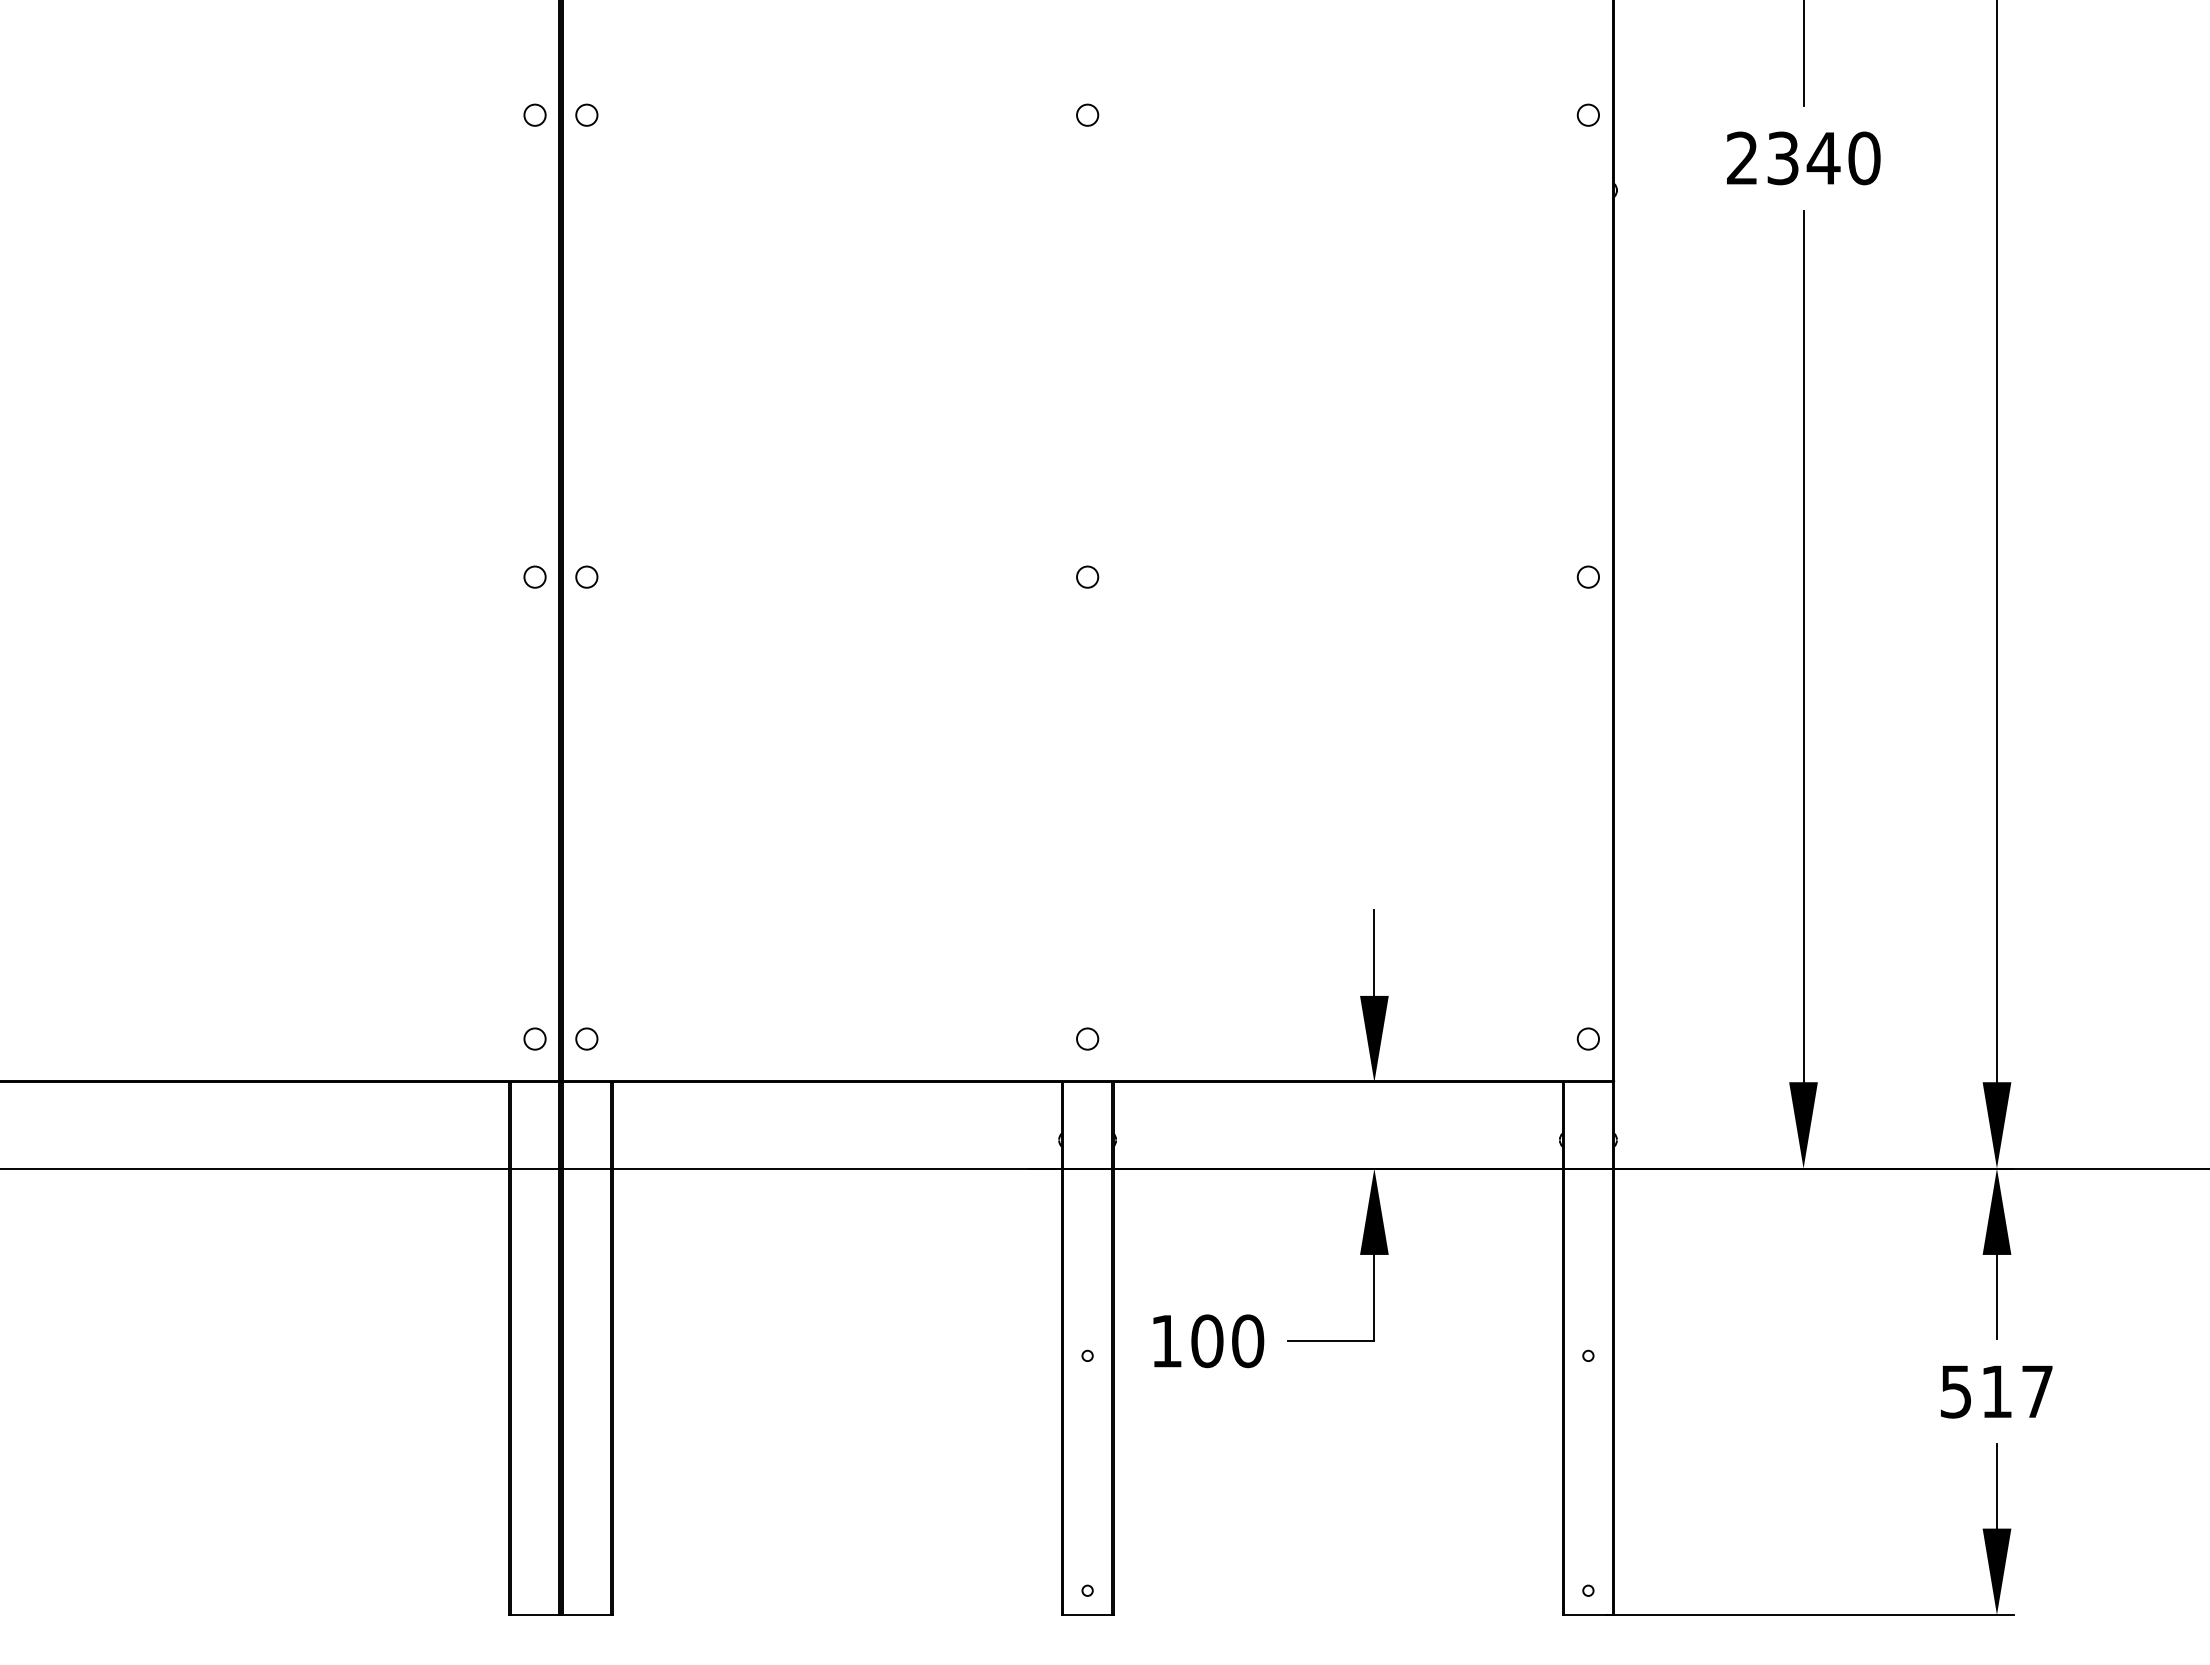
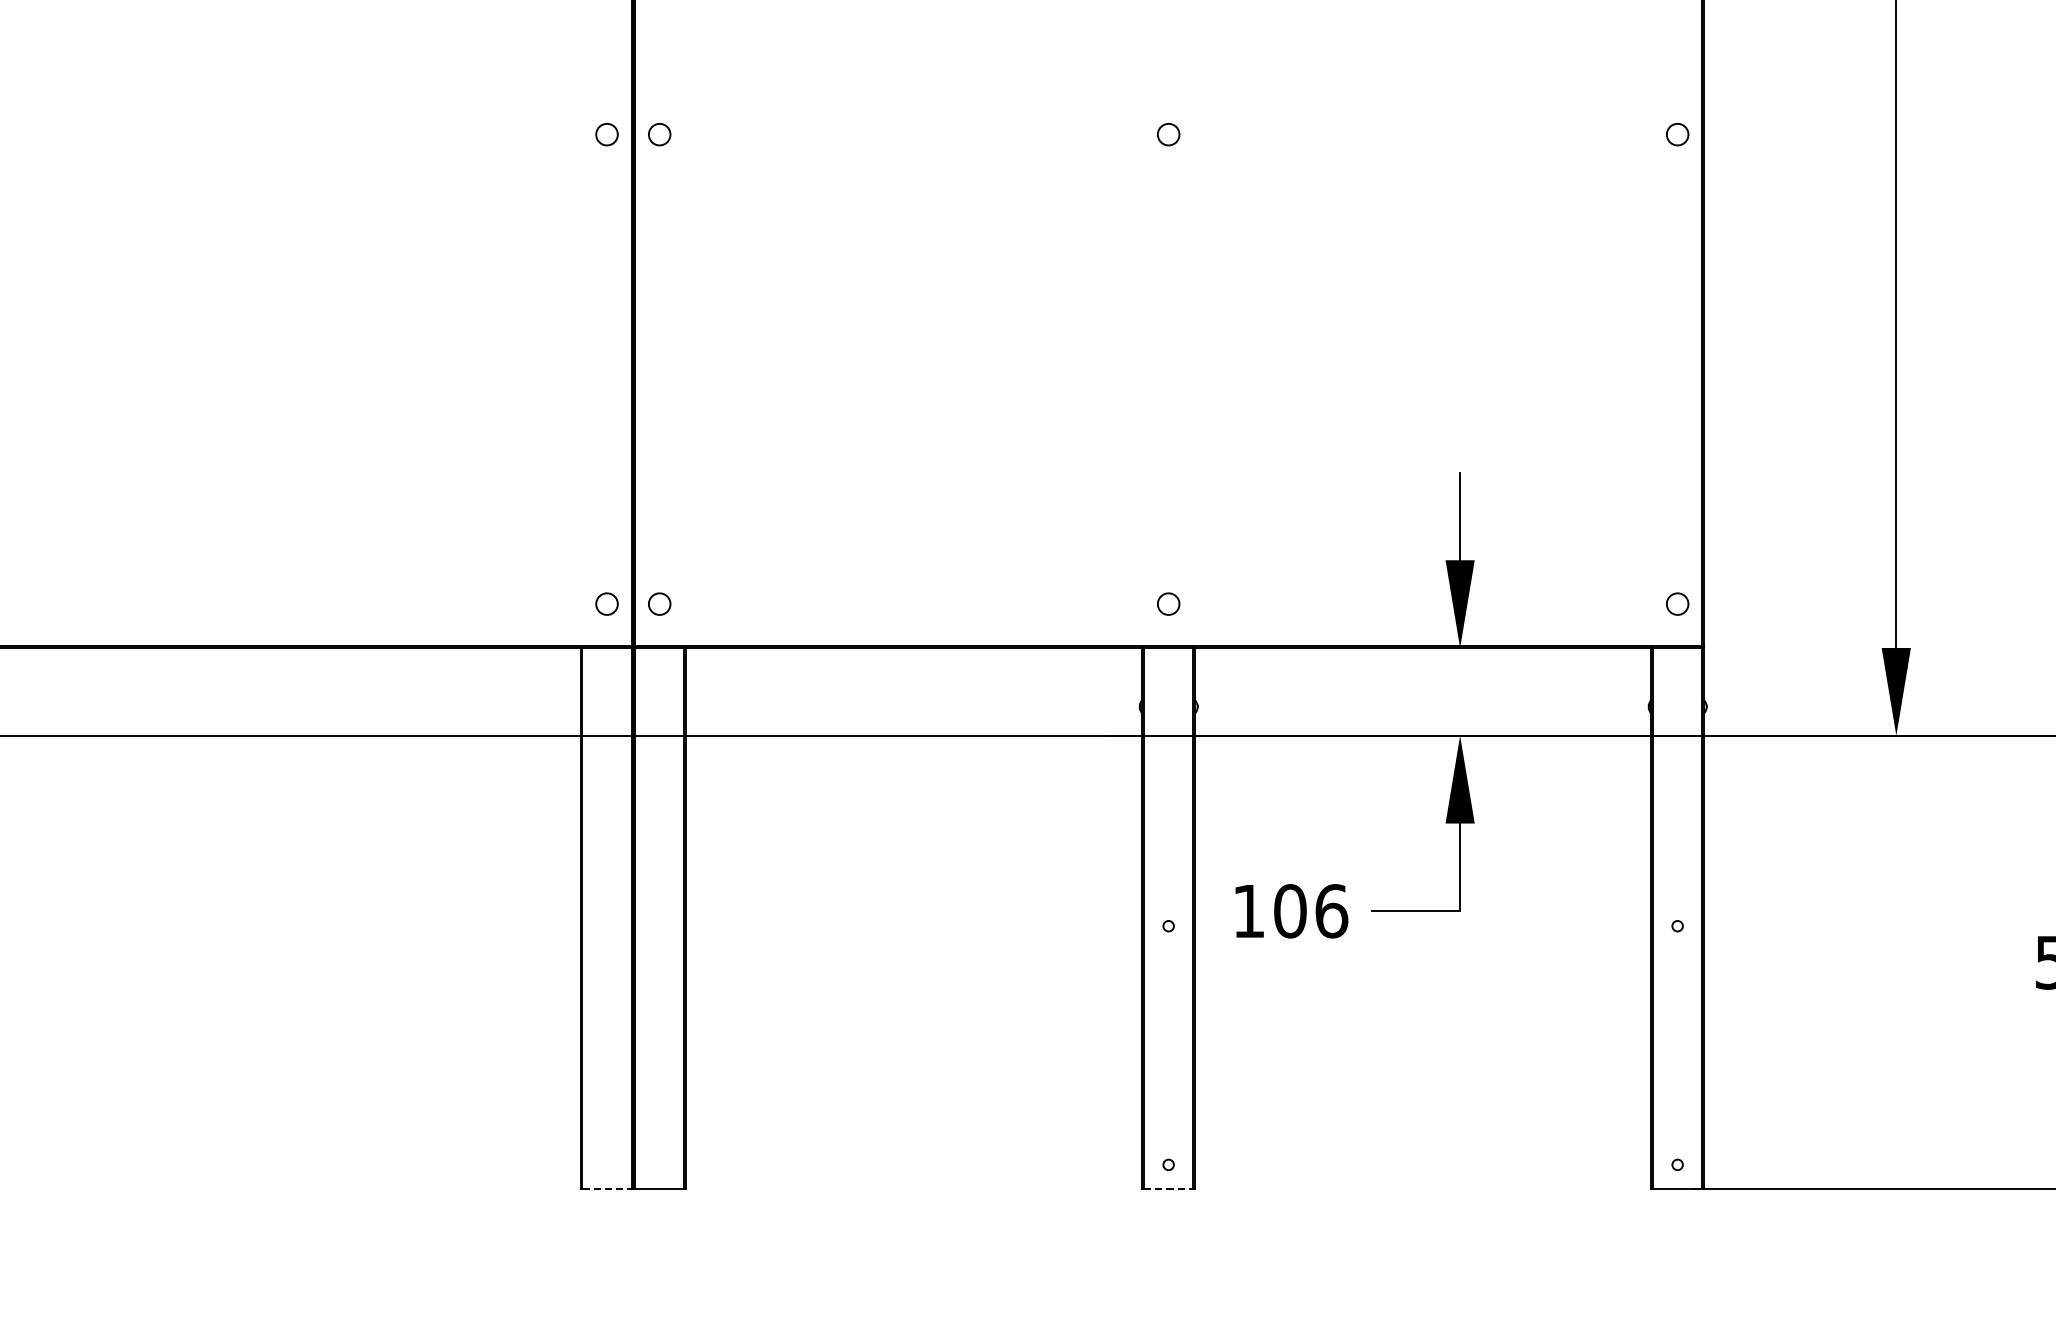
text: (1248, 1340) -> (1332, 910), 100 -> 106
line: (535, 1614) -> (607, 1189), solid -> dashed
line: (1088, 1614) -> (1169, 1189), solid -> dashed

